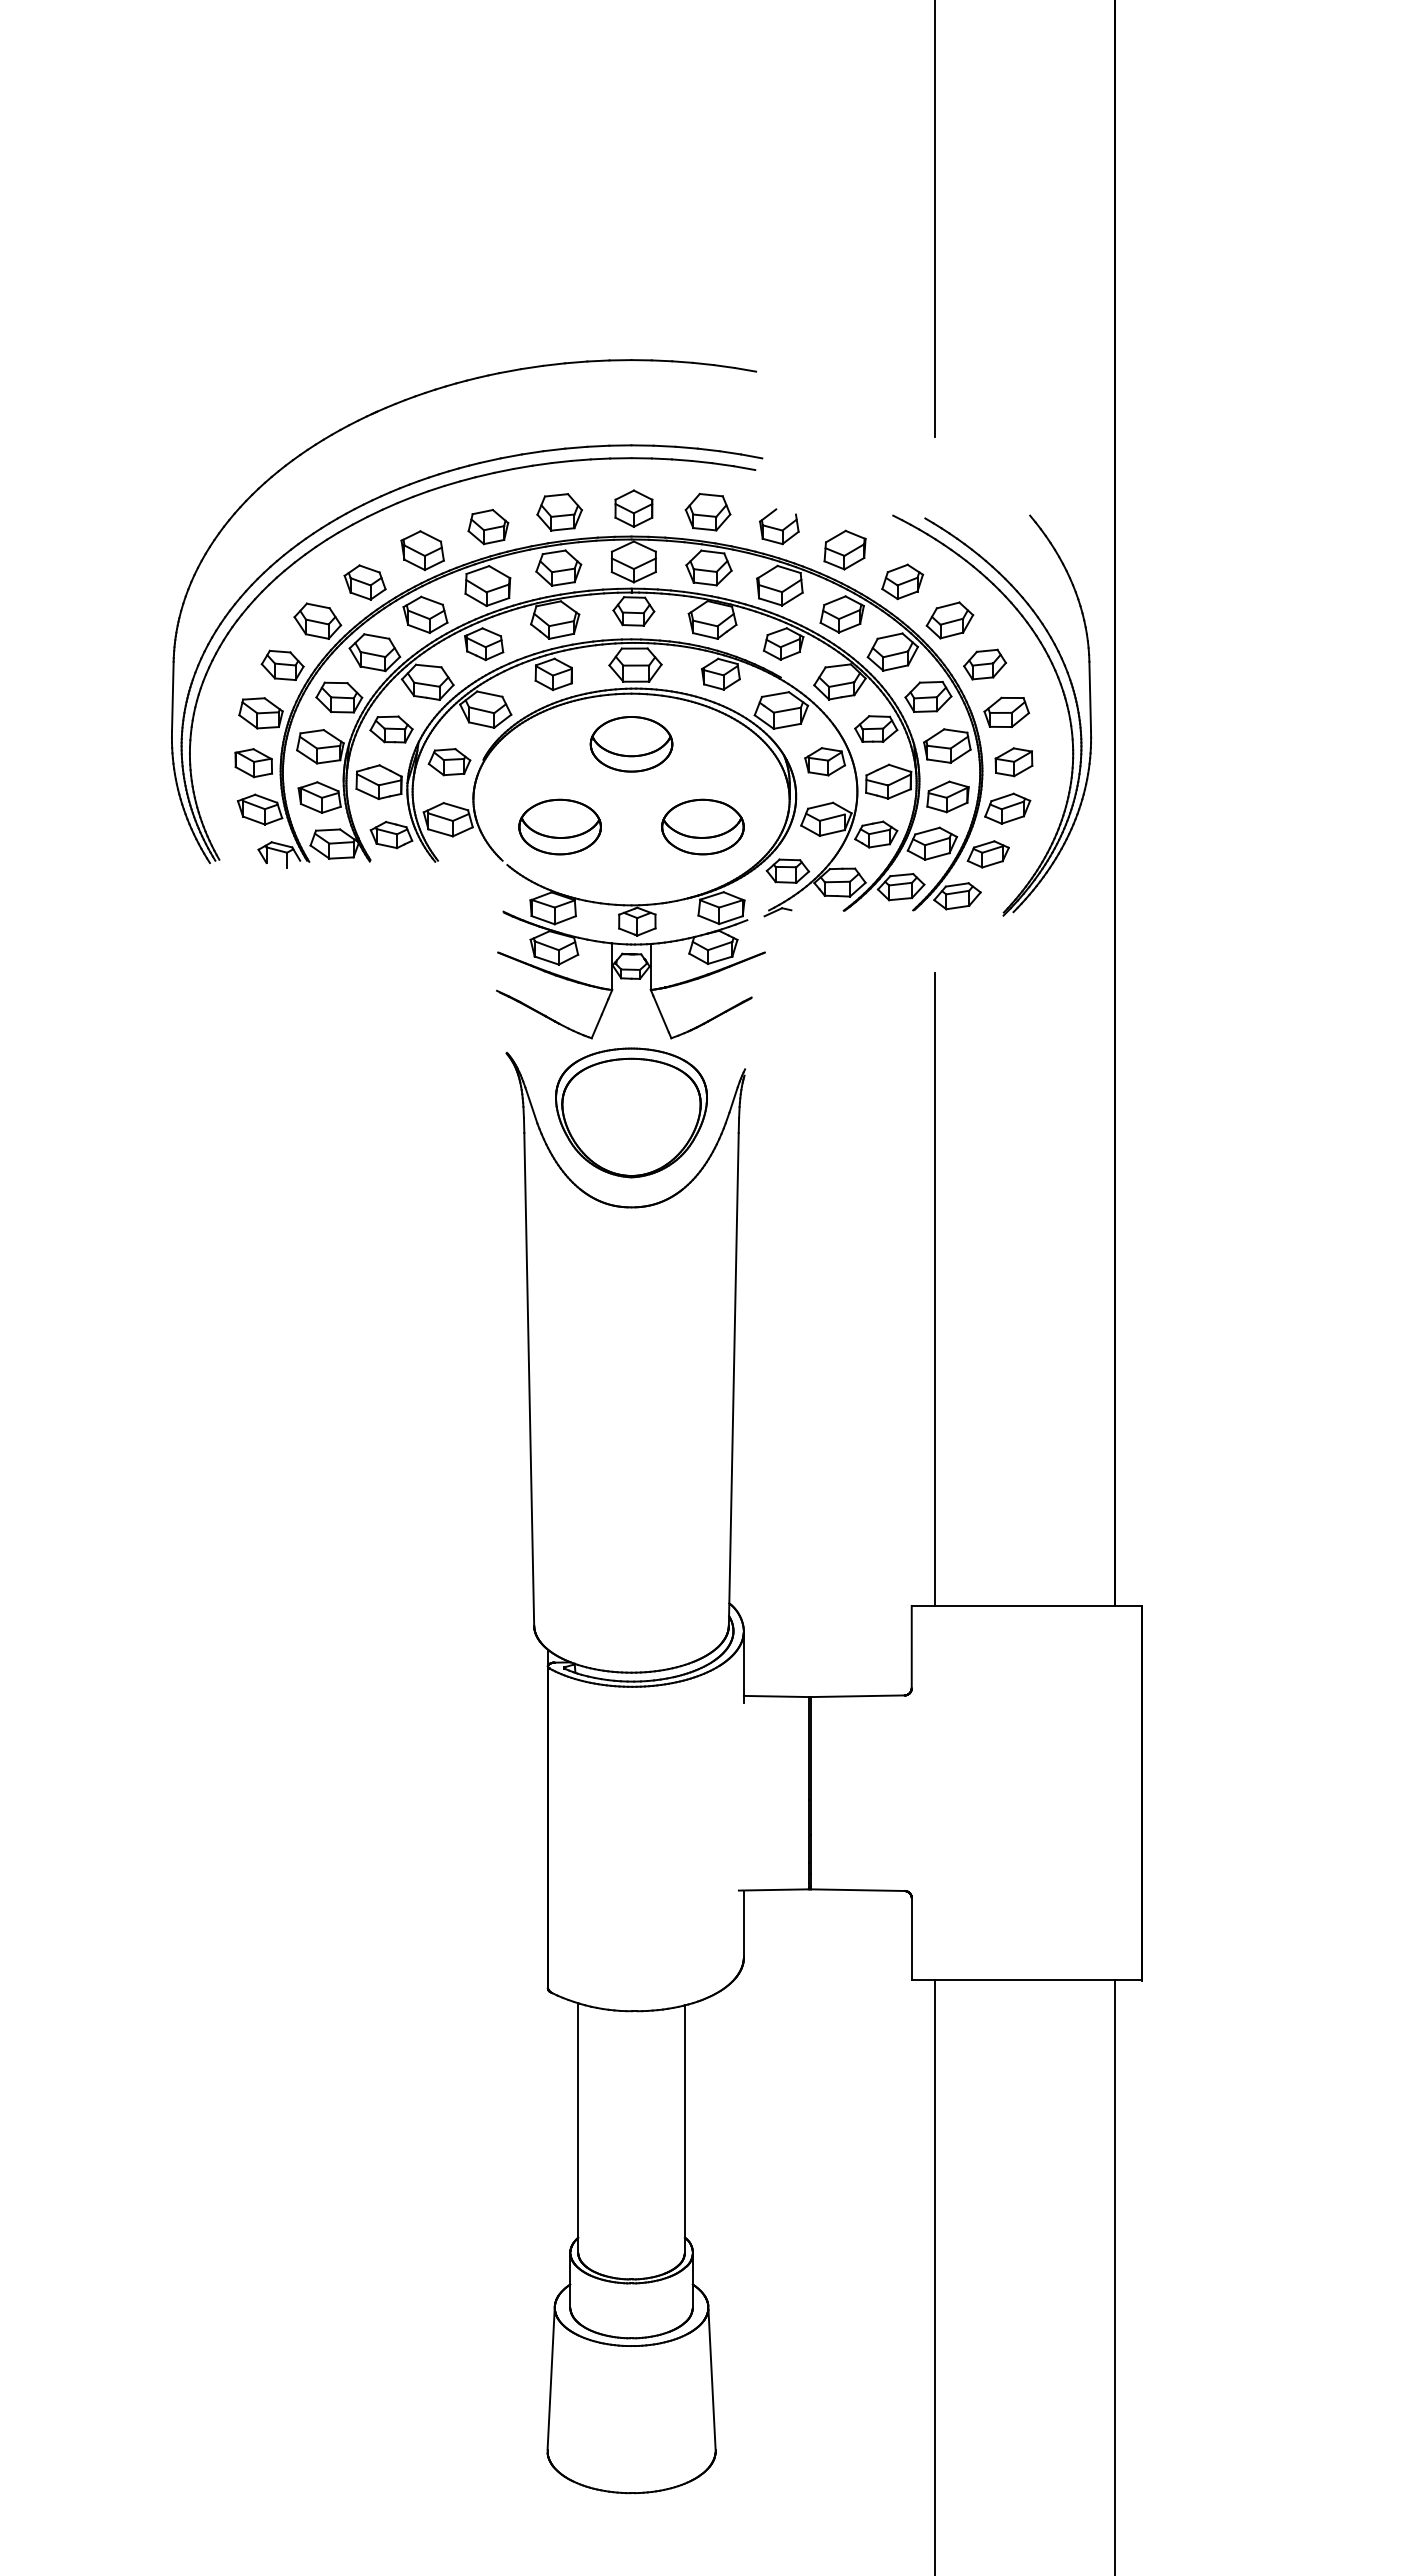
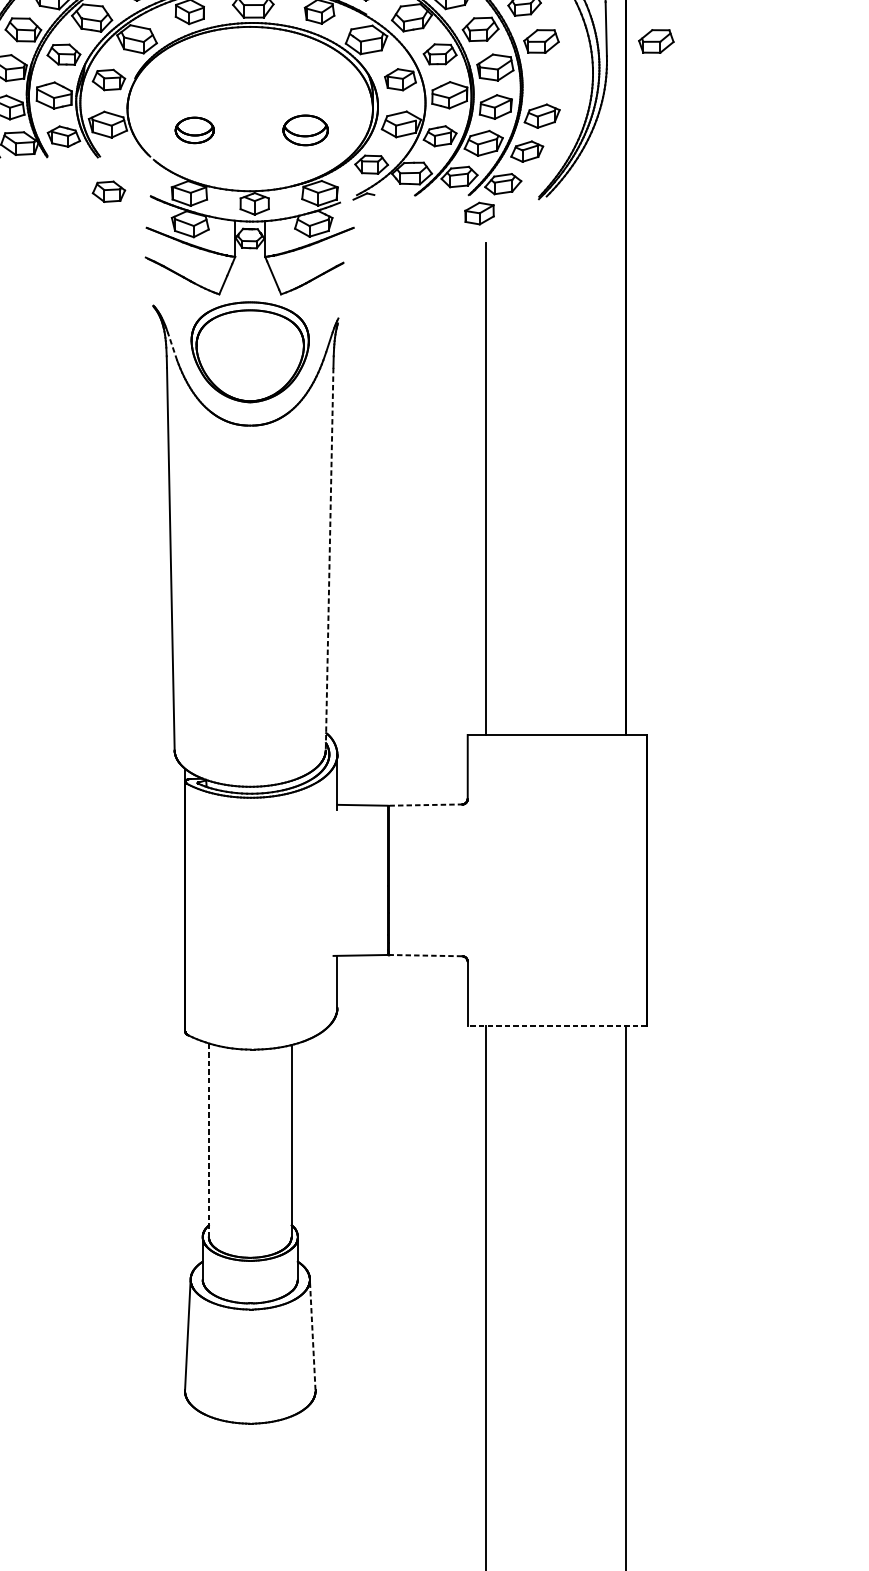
part: (1154, 712) -> (656, 41), added
part: (631, 744) -> (250, 66), removed
part: (1013, 762) -> (479, 213), moved
part: (559, 826) -> (194, 129), size x0.6
part: (702, 826) -> (305, 129), size x0.7
part: (449, 906) -> (108, 192), added
line: (531, 1105) -> (172, 346), solid -> dashed
line: (733, 1379) -> (329, 559), solid -> dashed
line: (857, 1696) -> (425, 805), solid -> dashed
line: (857, 1890) -> (425, 955), solid -> dashed
line: (1026, 1980) -> (556, 1025), solid -> dashed
line: (578, 2128) -> (209, 1140), solid -> dashed
line: (711, 2378) -> (312, 1334), solid -> dashed

